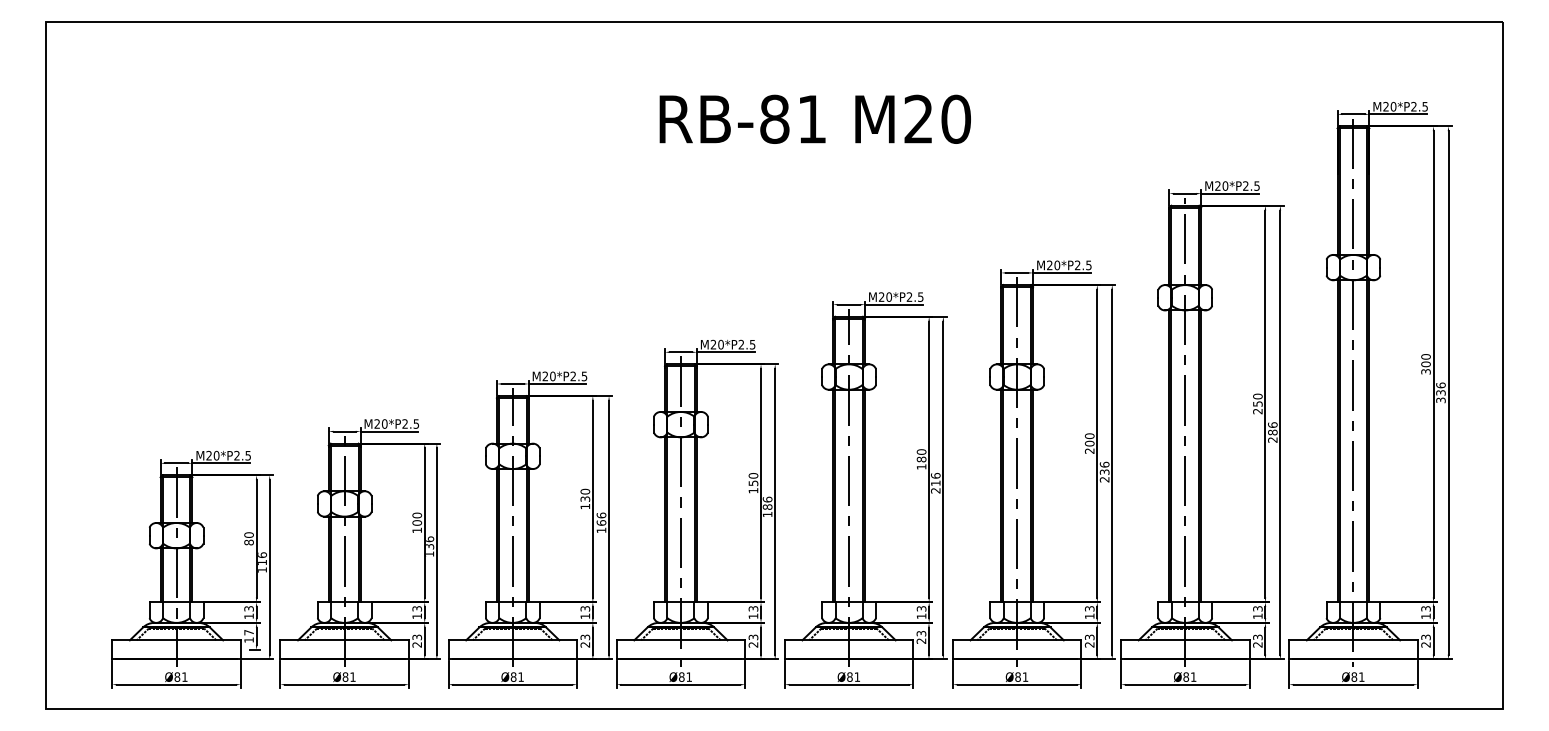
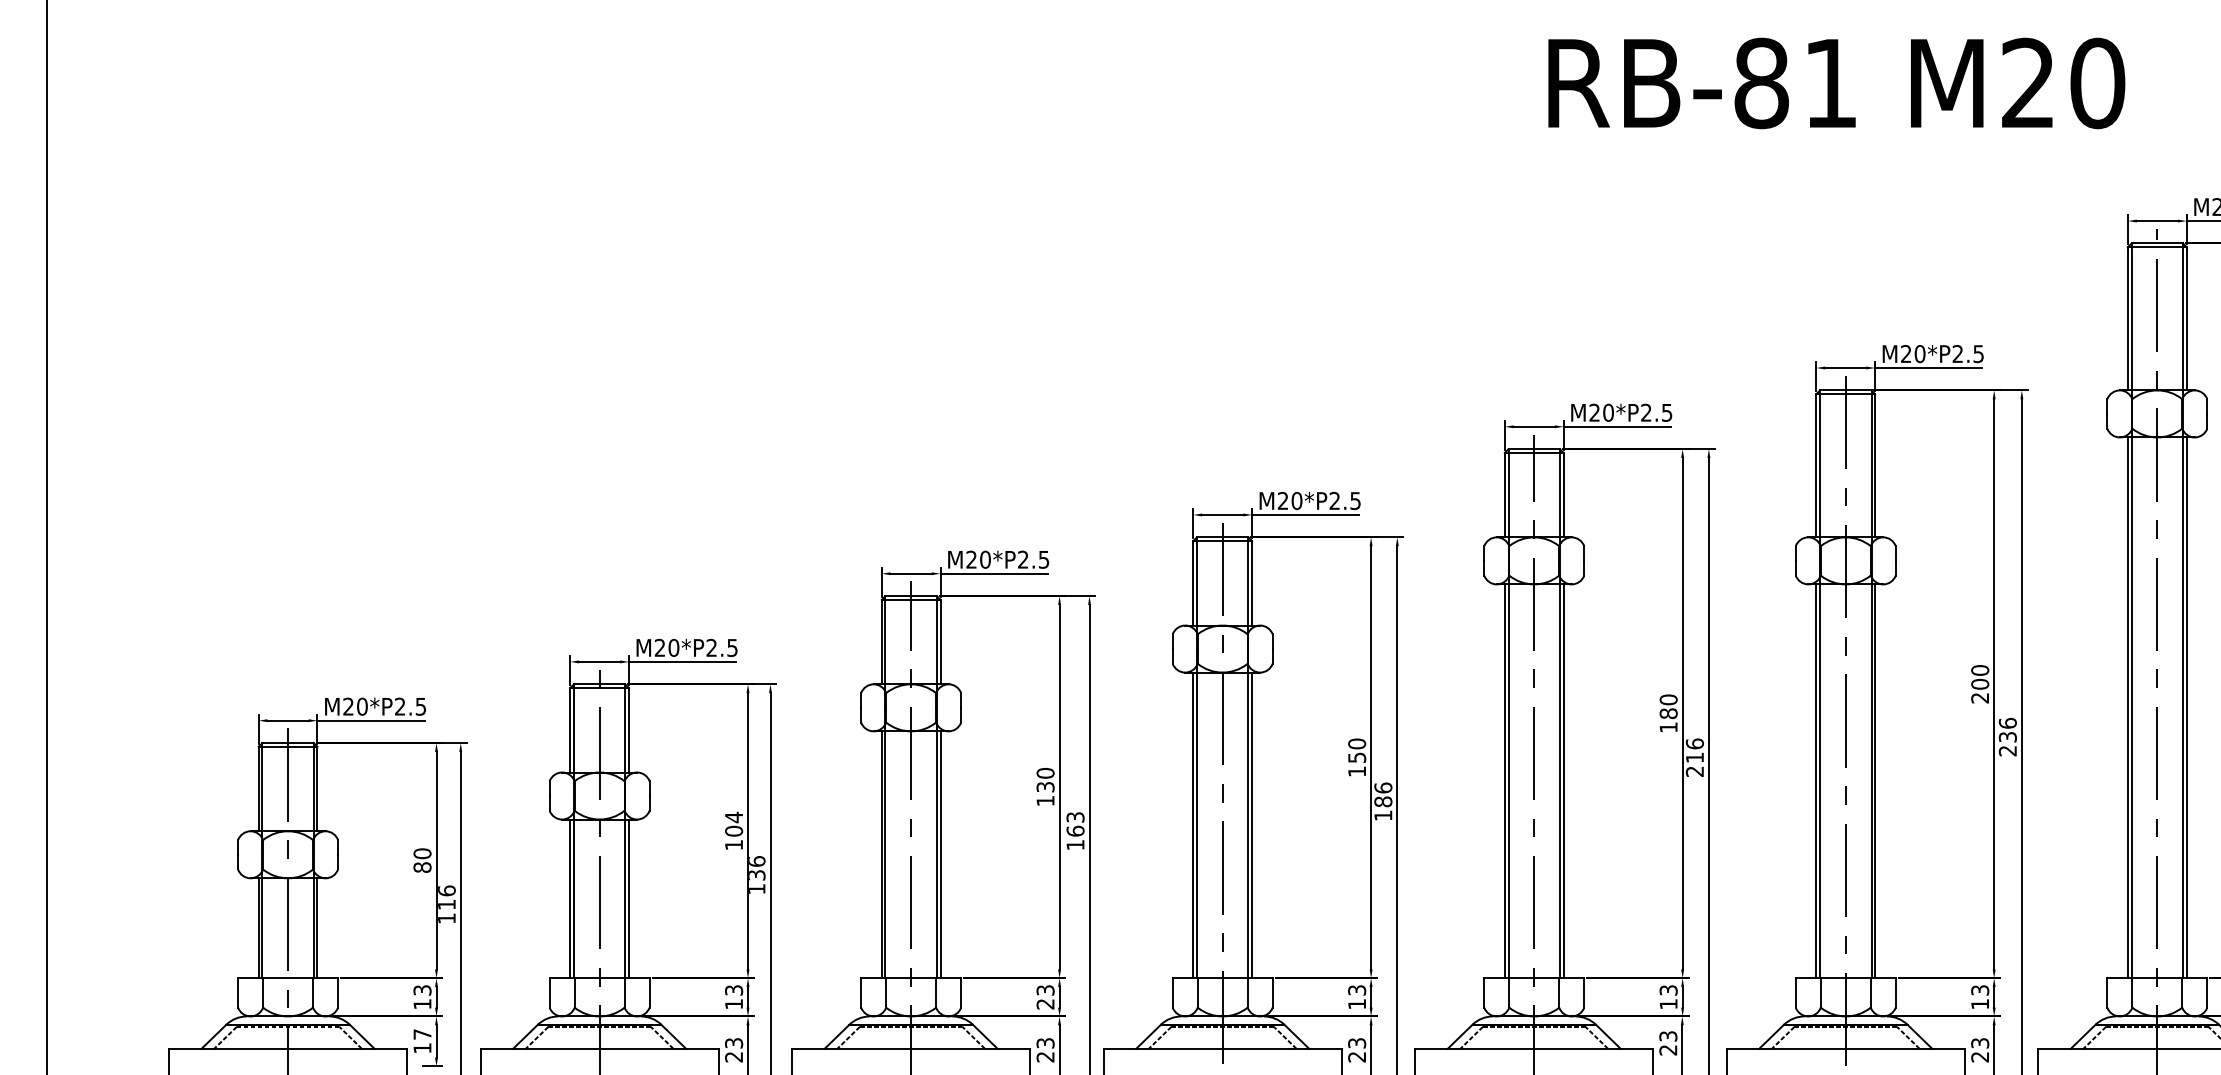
text: (814, 118) -> (1835, 81), moved
text: (417, 515) -> (734, 817), 100 -> 104
text: (601, 515) -> (1075, 817), 166 -> 163
text: (584, 616) -> (1044, 1004), 13 -> 23

